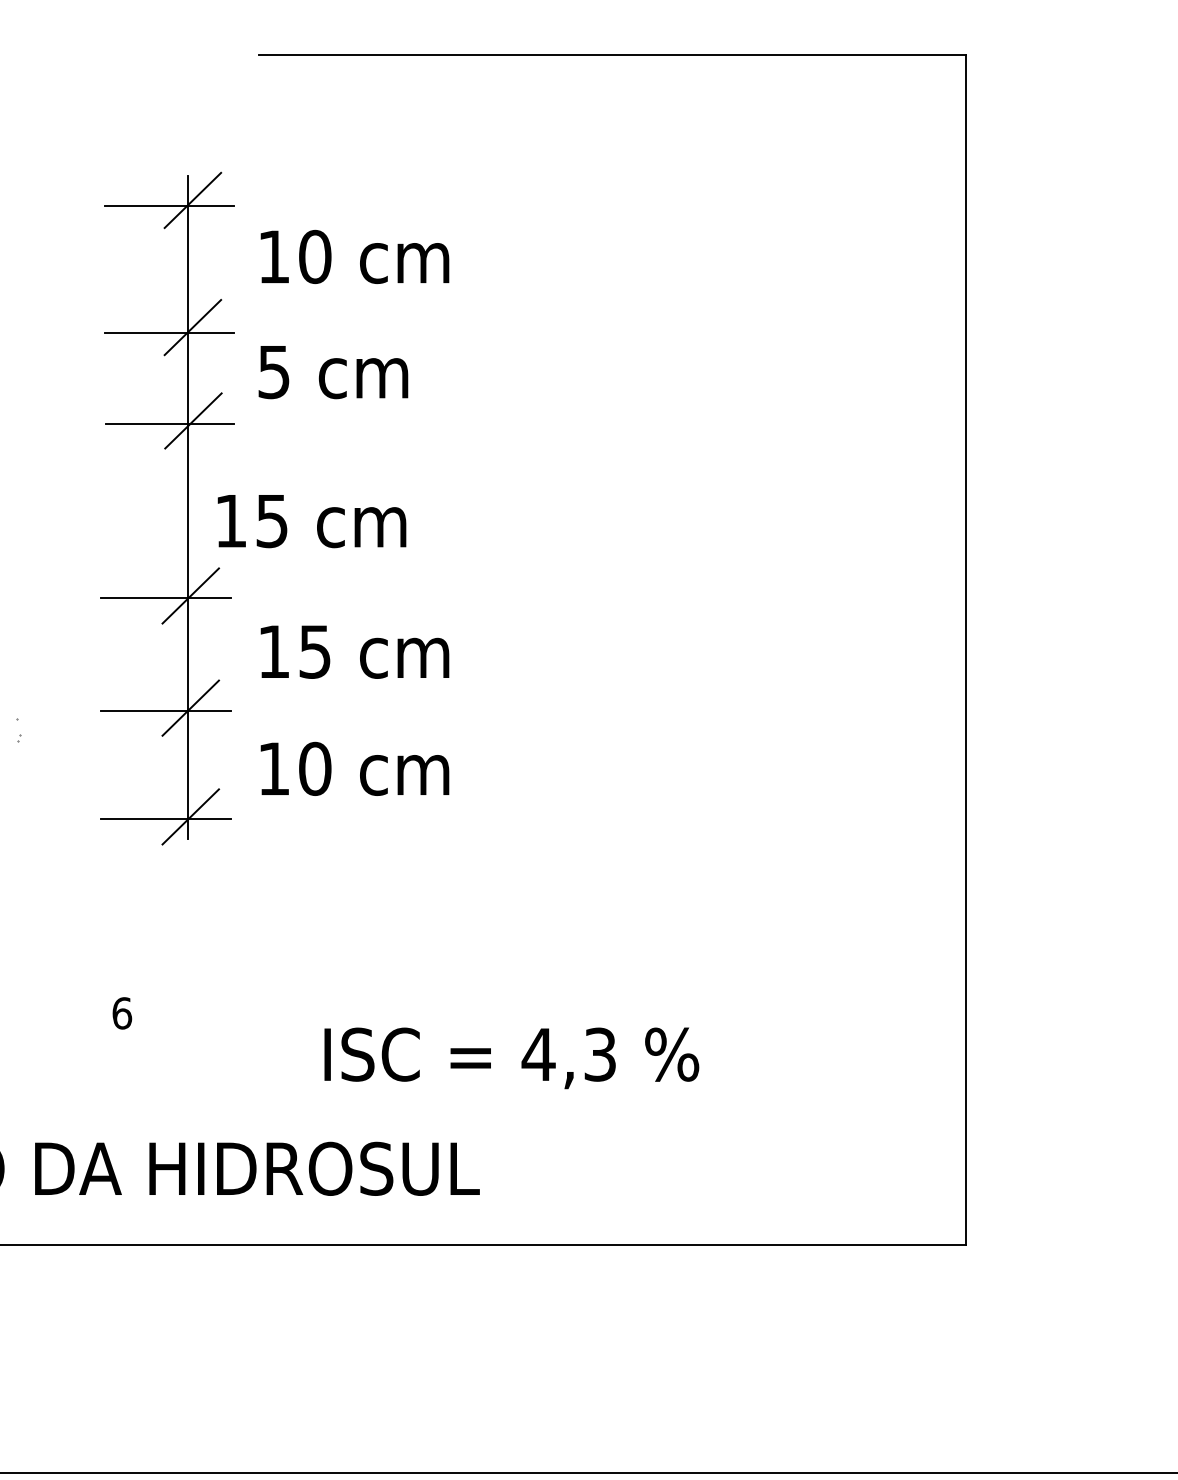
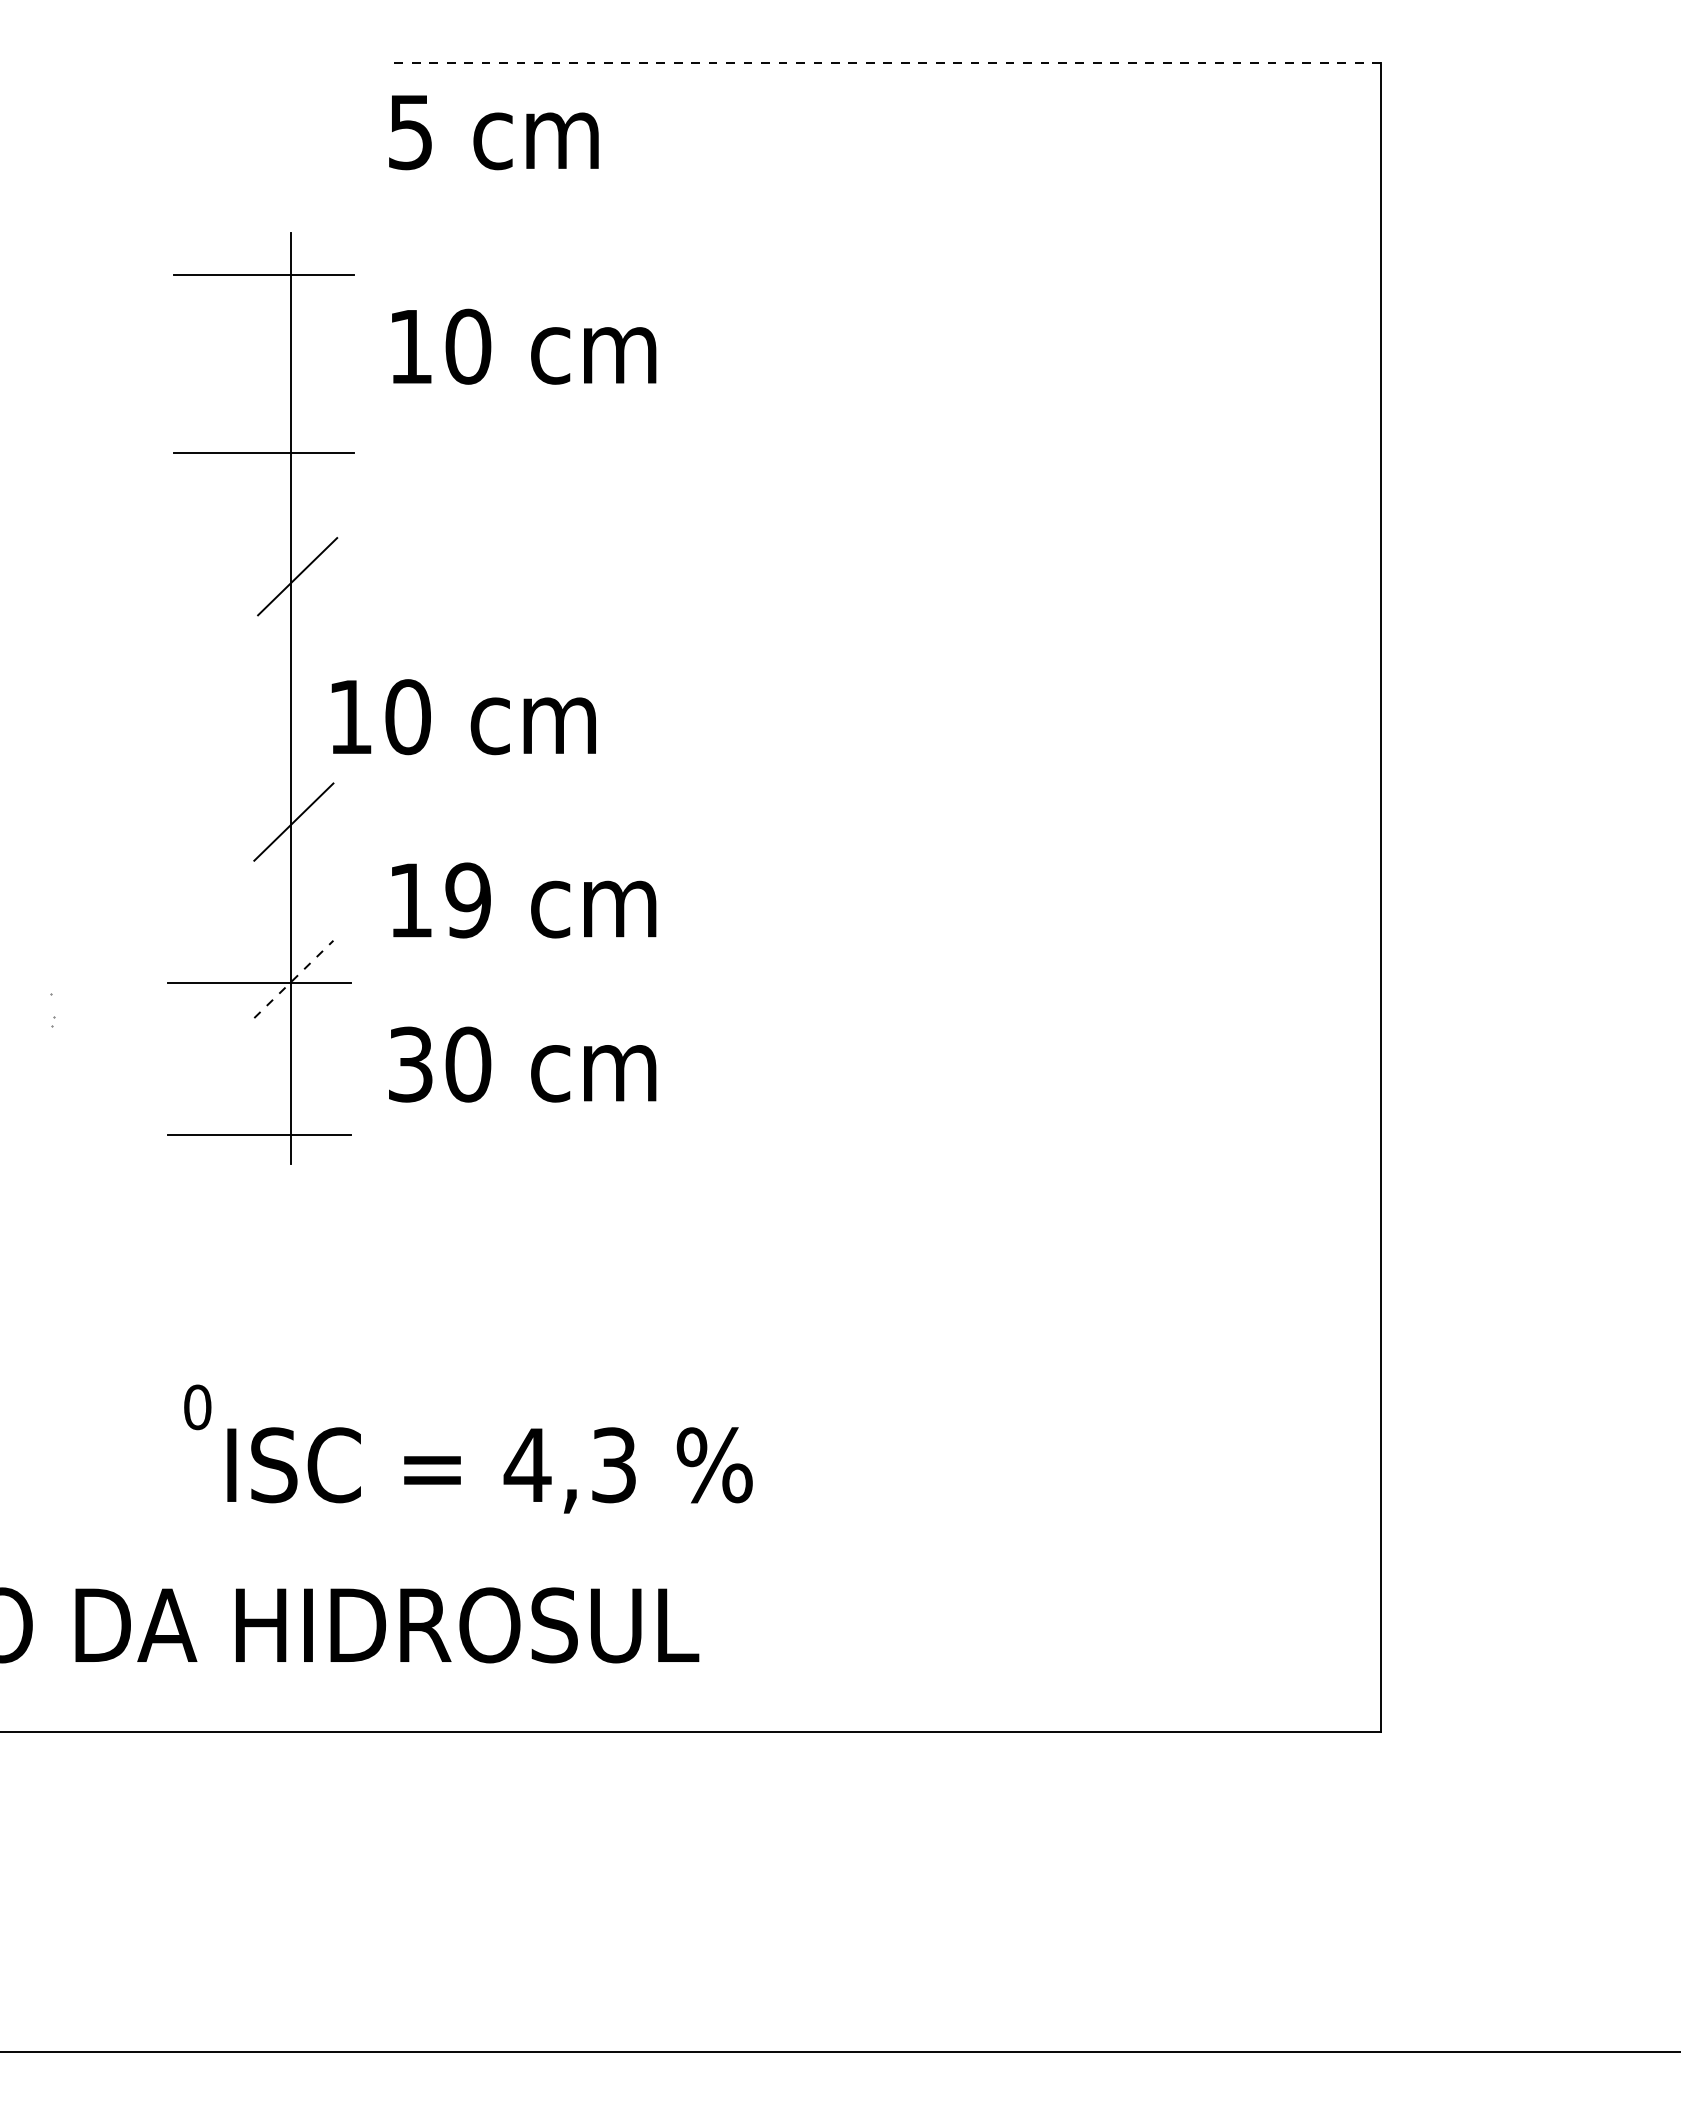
line: (612, 54) -> (885, 63), solid -> dashed
line: (192, 200) -> (296, 267), removed
line: (192, 327) -> (296, 445), removed
text: (333, 372) -> (493, 132), moved
line: (169, 424) -> (264, 581), removed
text: (271, 521) -> (407, 717), 15 -> 10
line: (166, 598) -> (259, 825), removed
text: (314, 651) -> (467, 900), 15 -> 19
line: (191, 708) -> (294, 979), solid -> dashed
text: (273, 768) -> (410, 1064), 10 -> 30
line: (190, 816) -> (293, 1131), removed
text: (122, 1012) -> (197, 1406), 6 -> 0
text: (511, 1058) -> (489, 1470), moved

